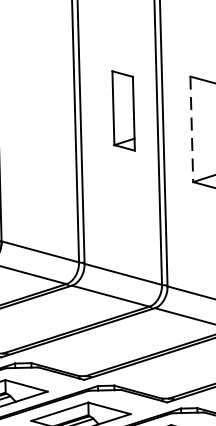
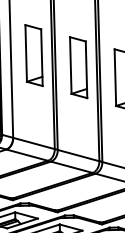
part: (39, 88) -> (33, 55), added
part: (123, 110) -> (78, 67), size x1.43
line: (192, 130) -> (115, 78), dashed -> solid

